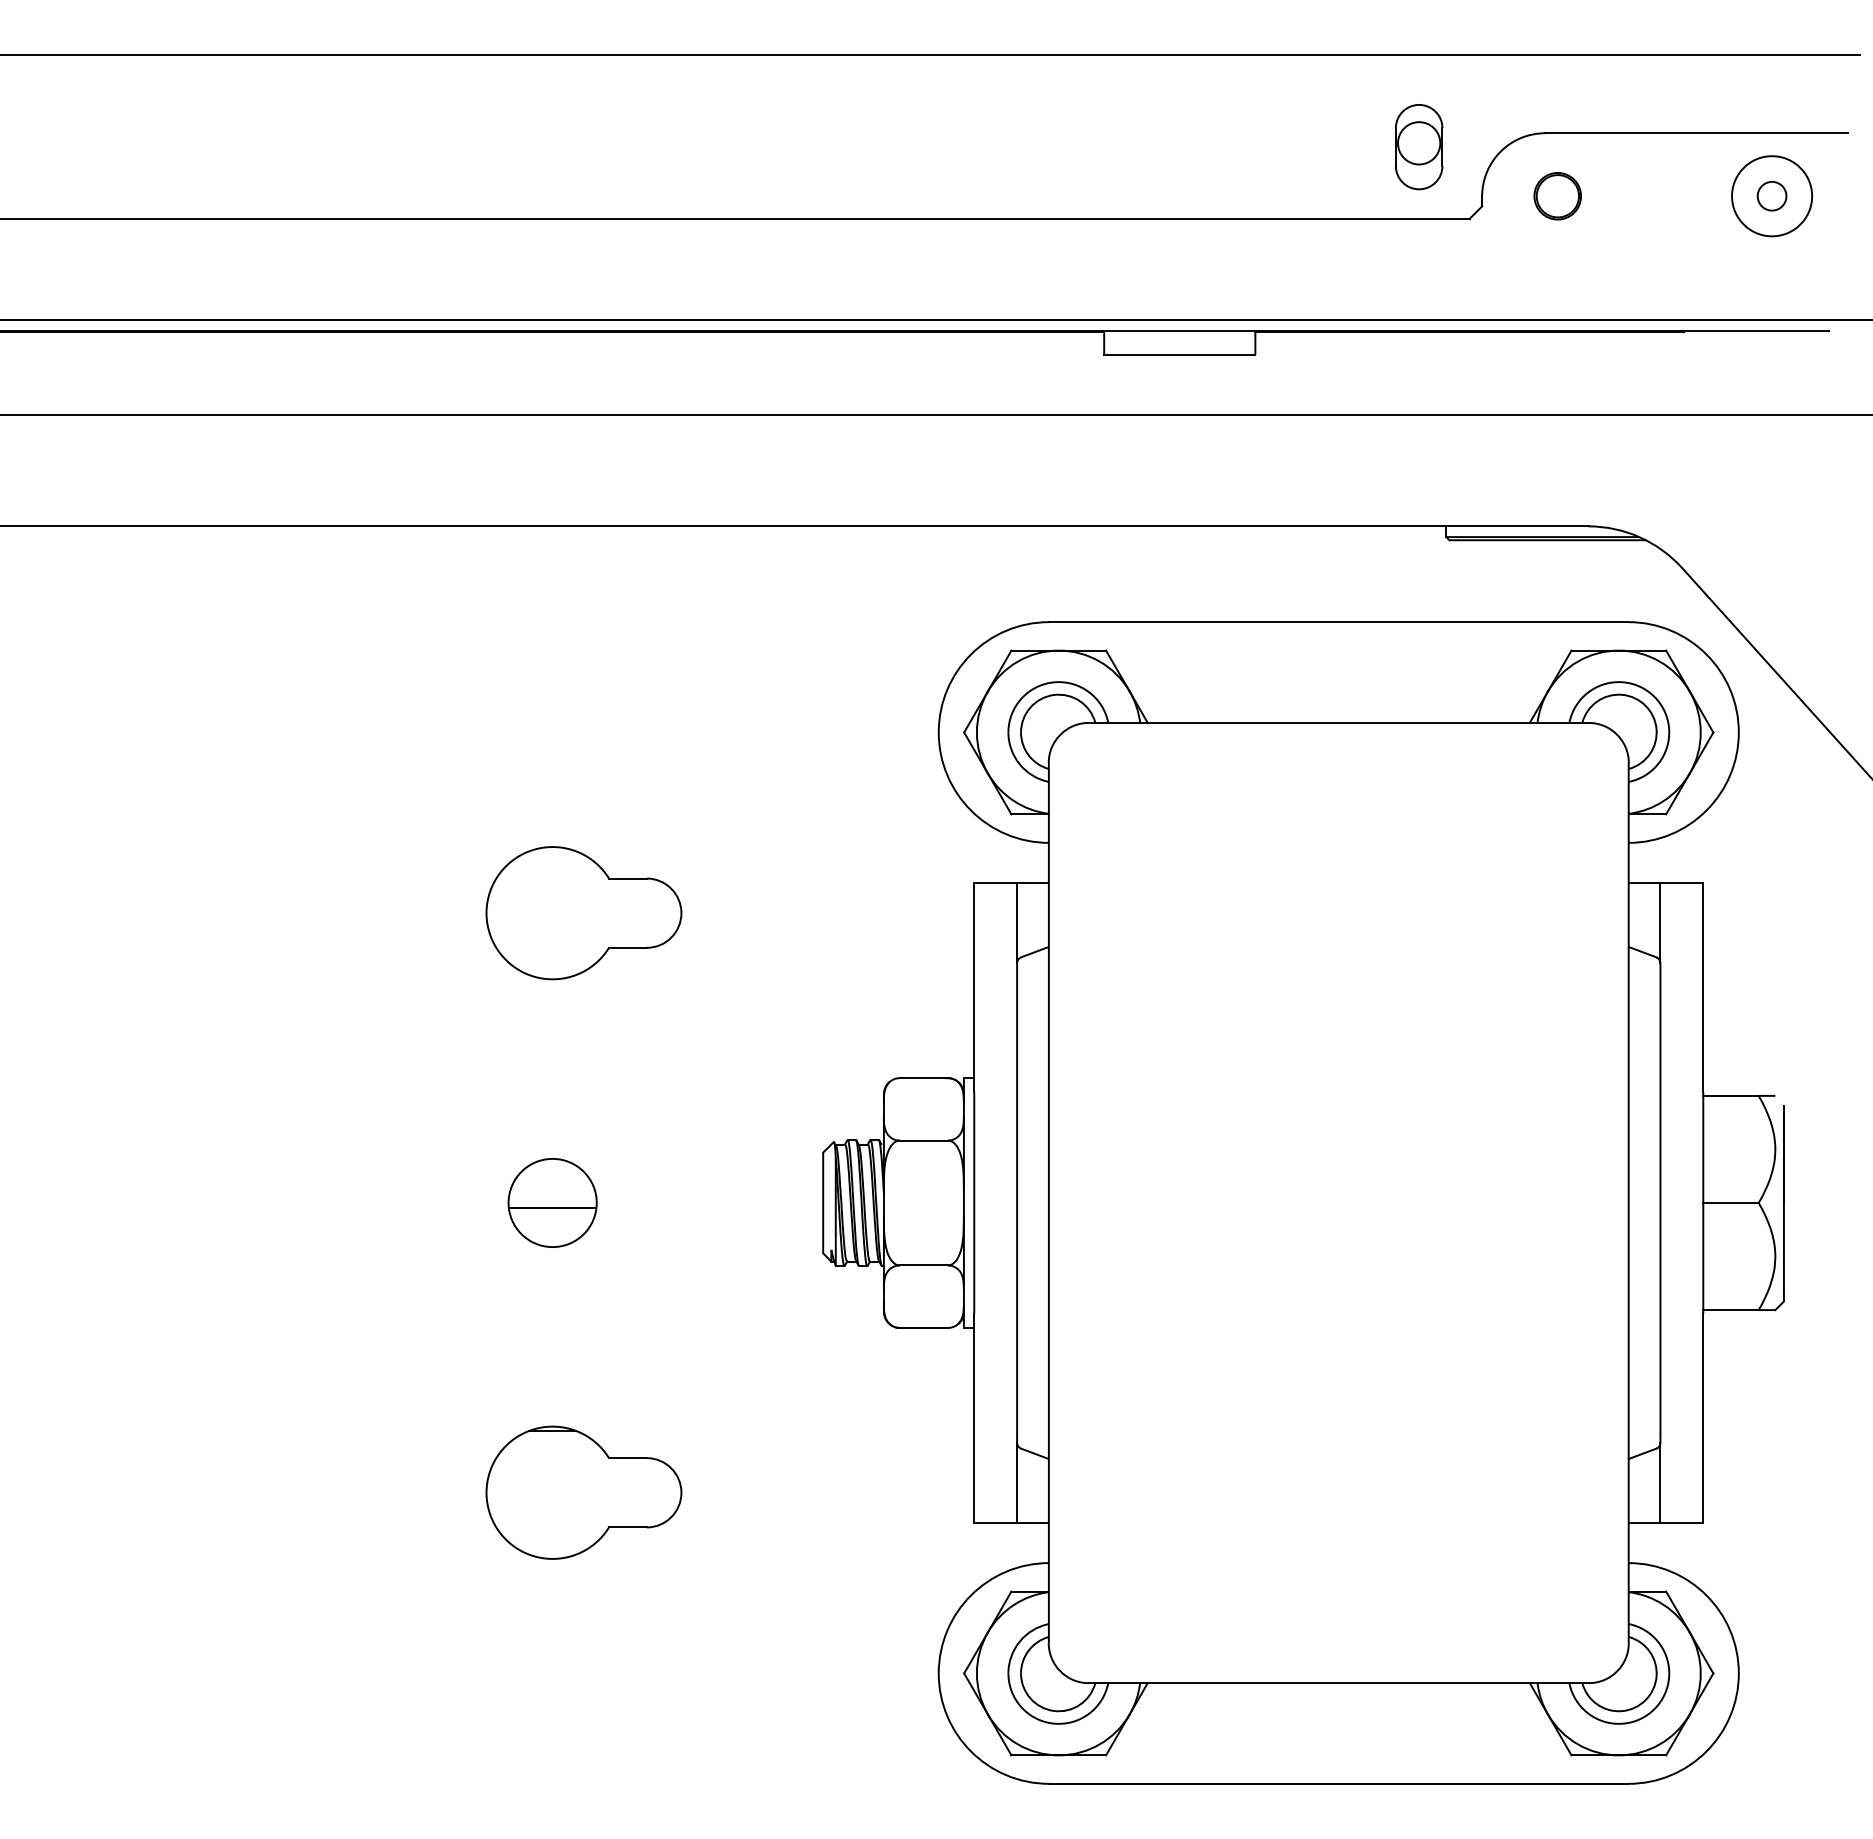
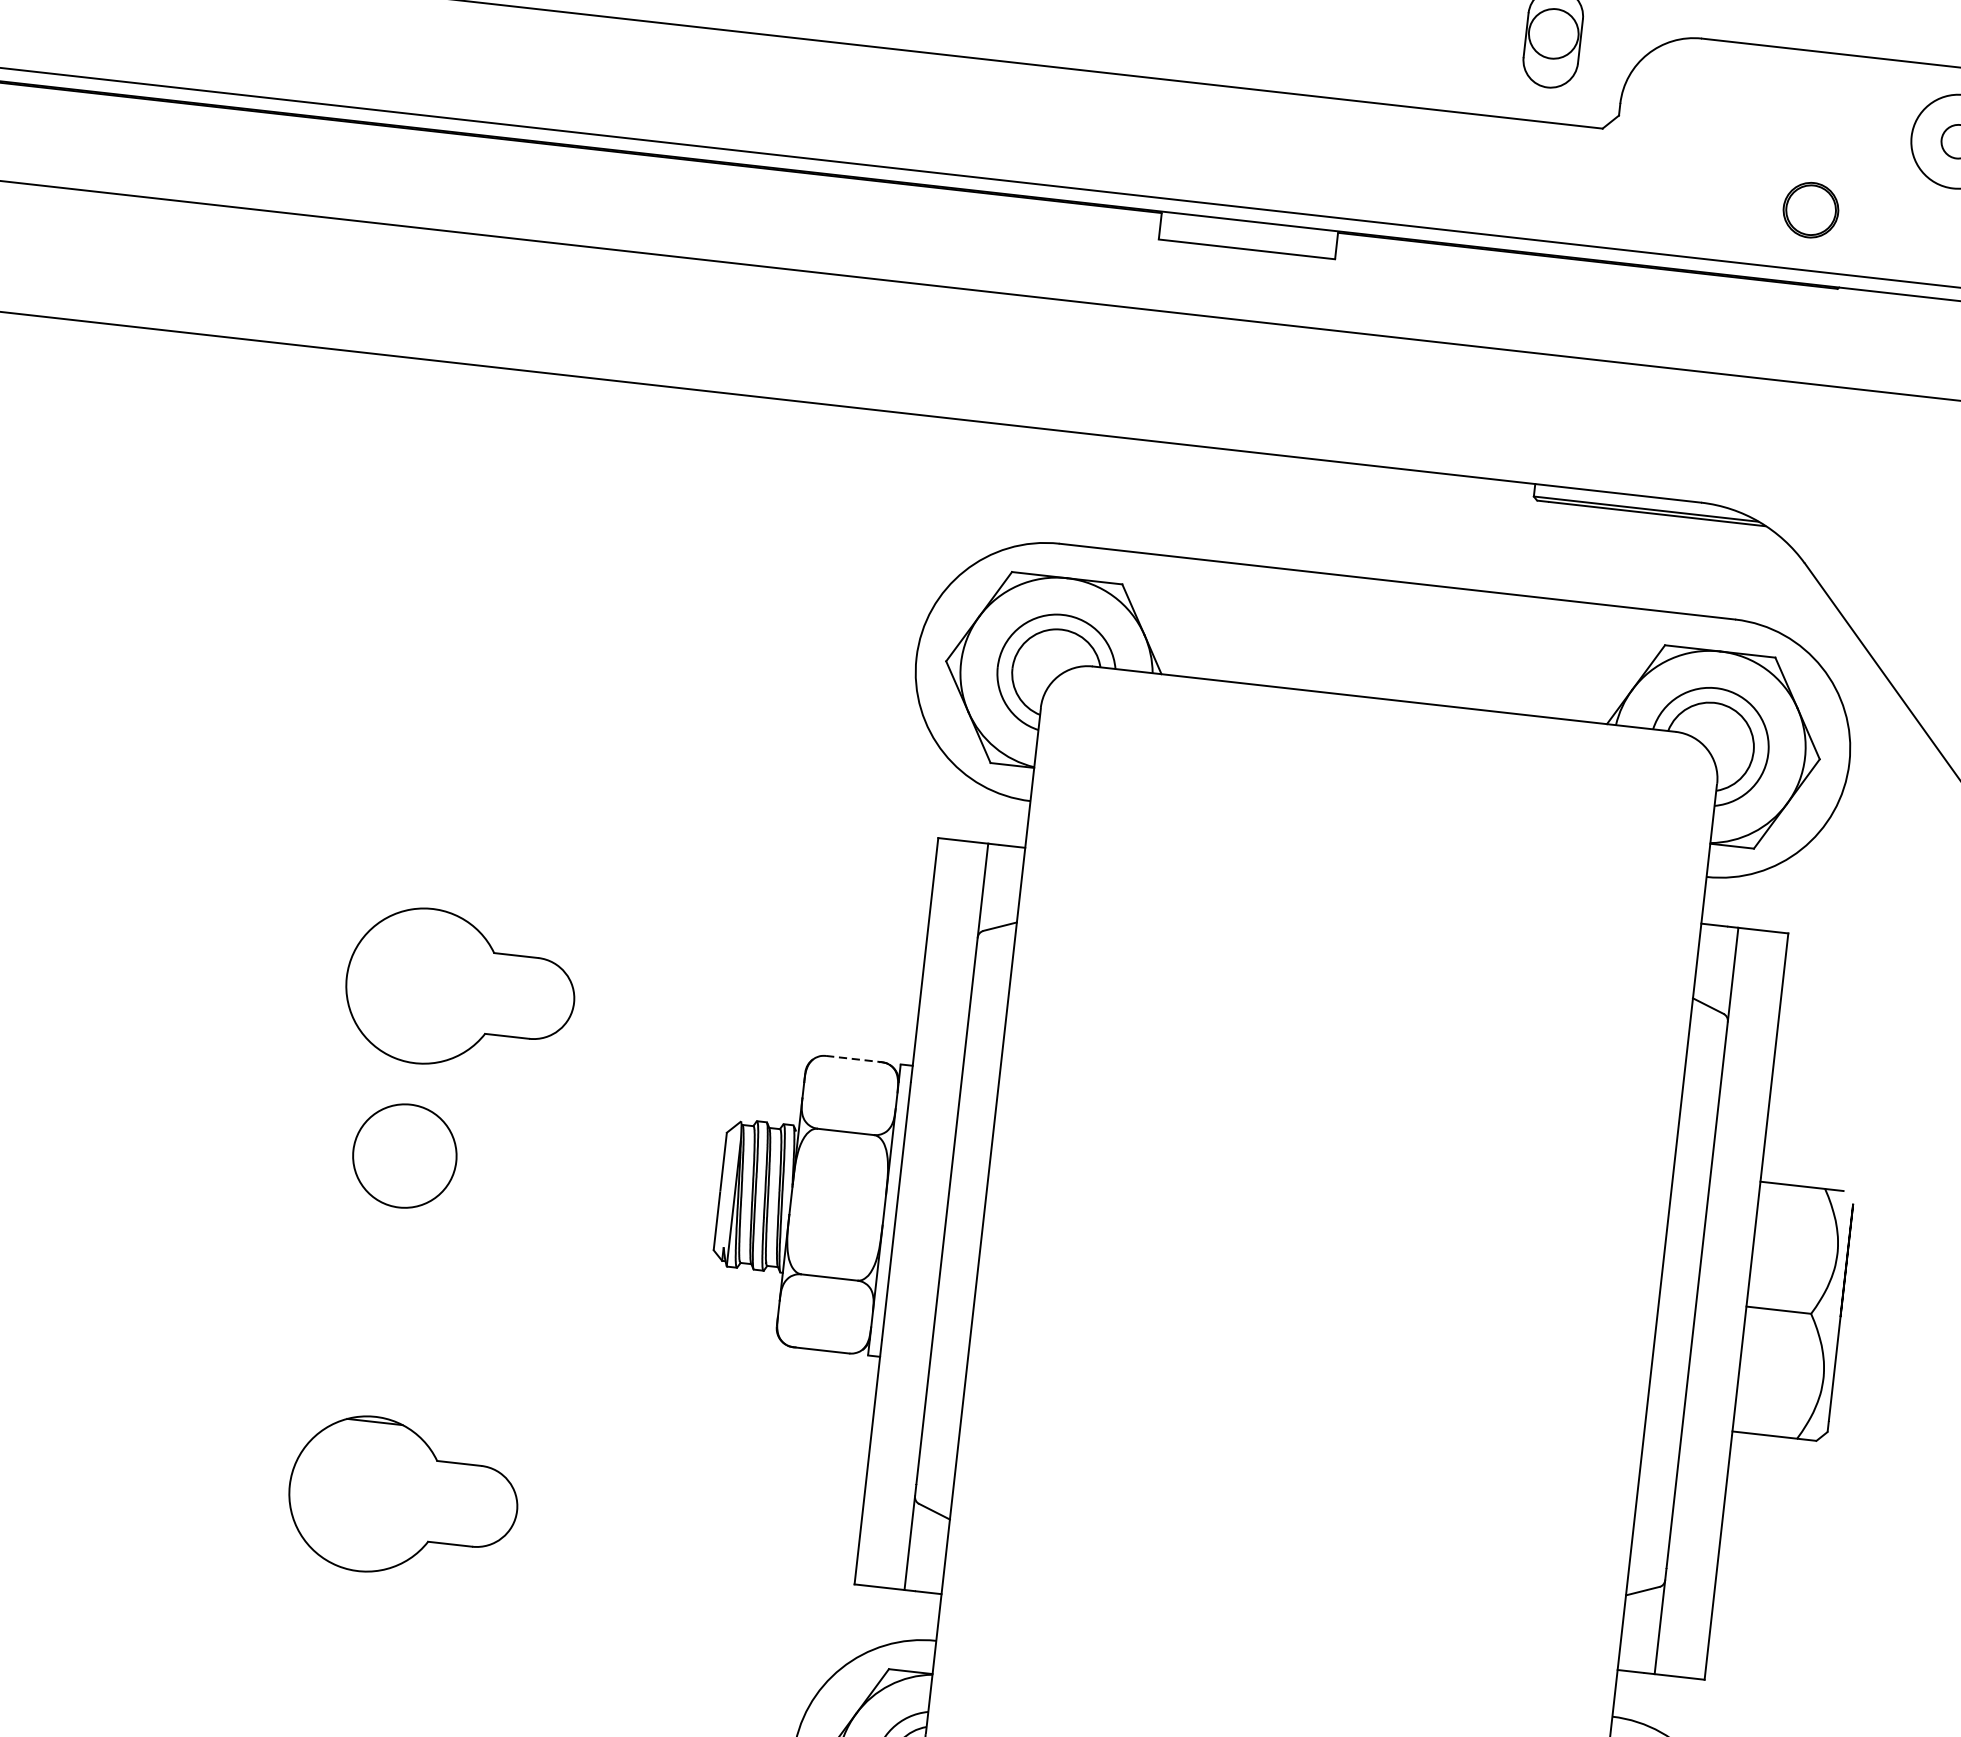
part: (1557, 196) -> (1810, 210), moved
part: (583, 913) -> (459, 990), moved
line: (924, 1078) -> (854, 1059), solid -> dashed
line: (552, 1207) -> (404, 1161), removed

